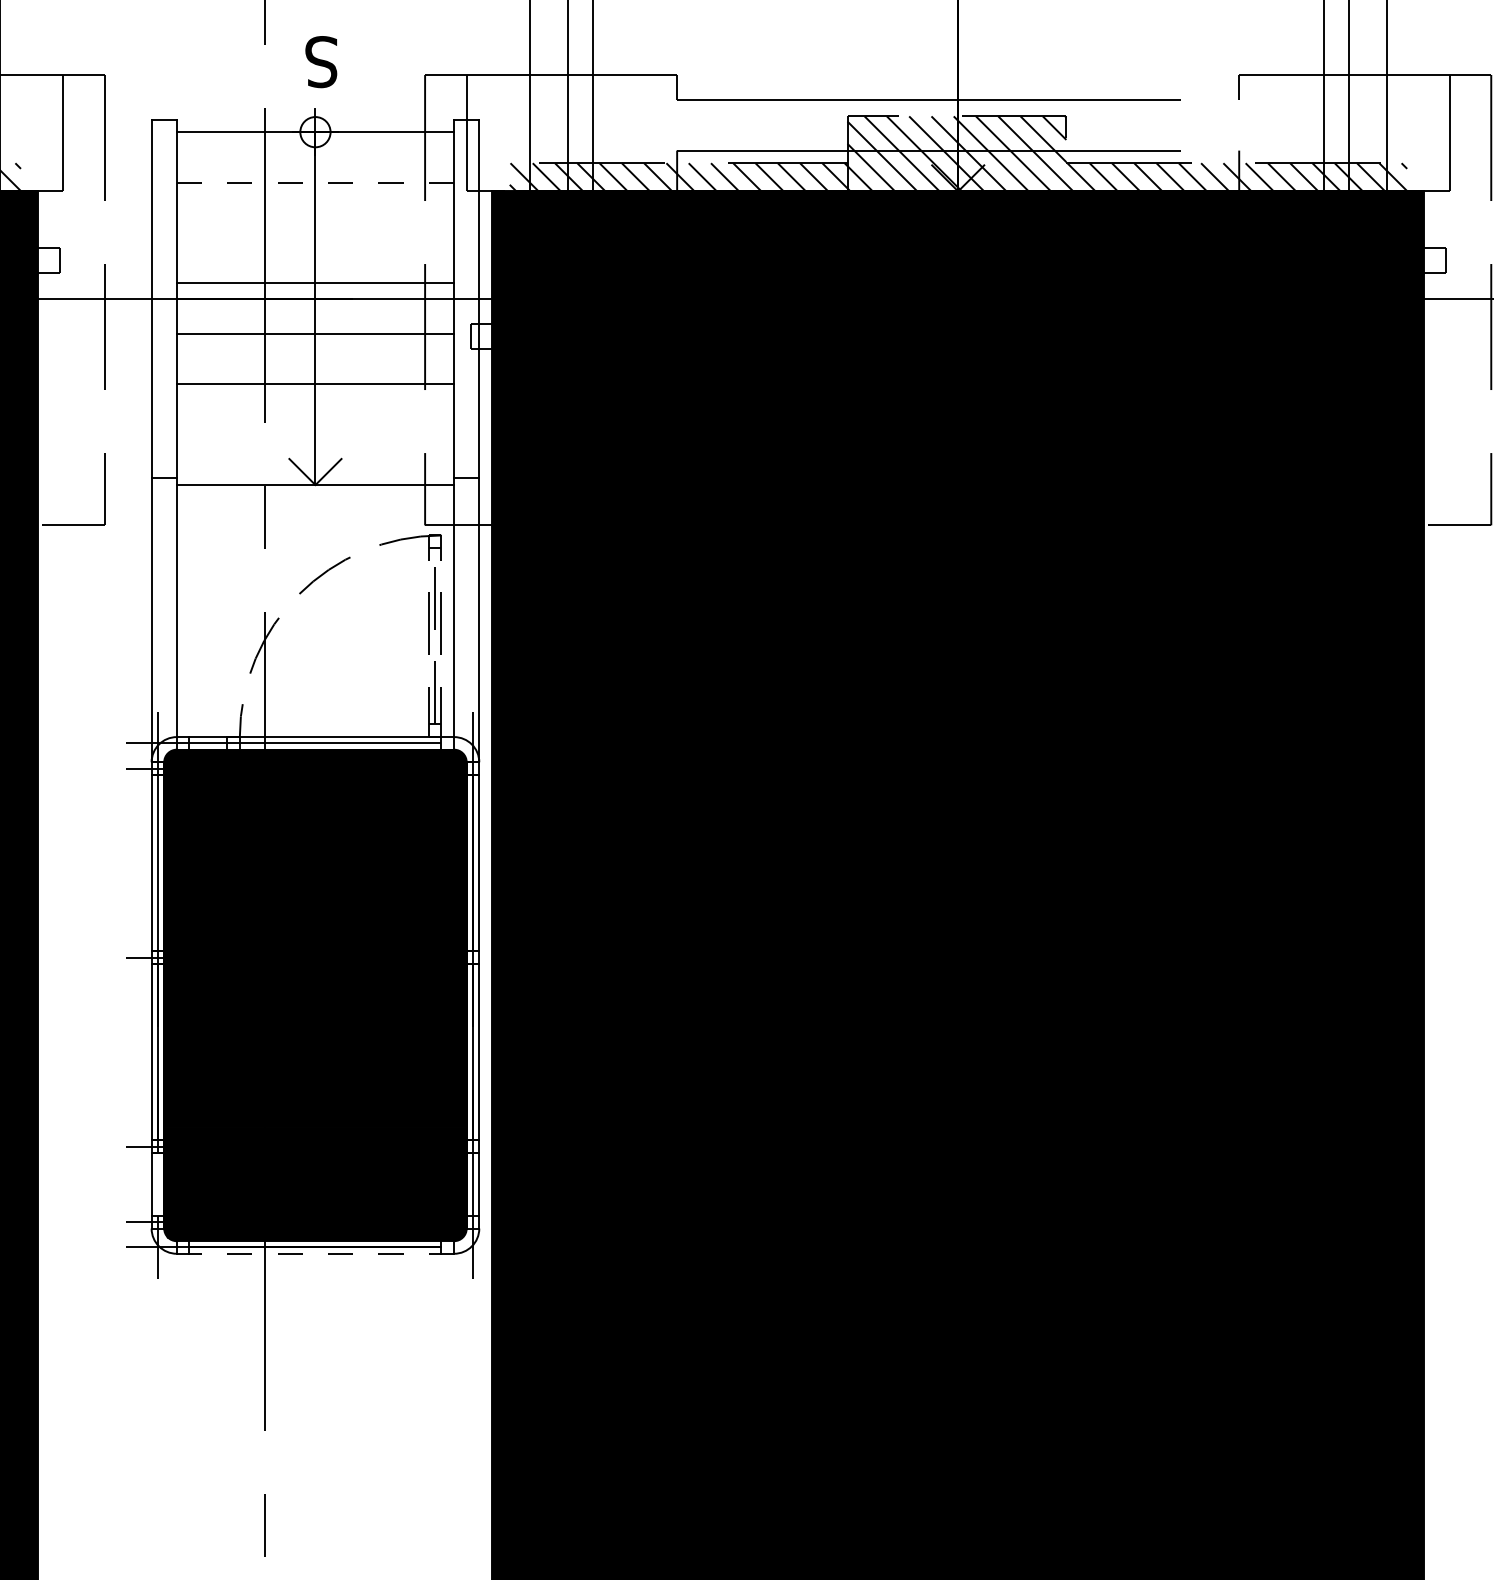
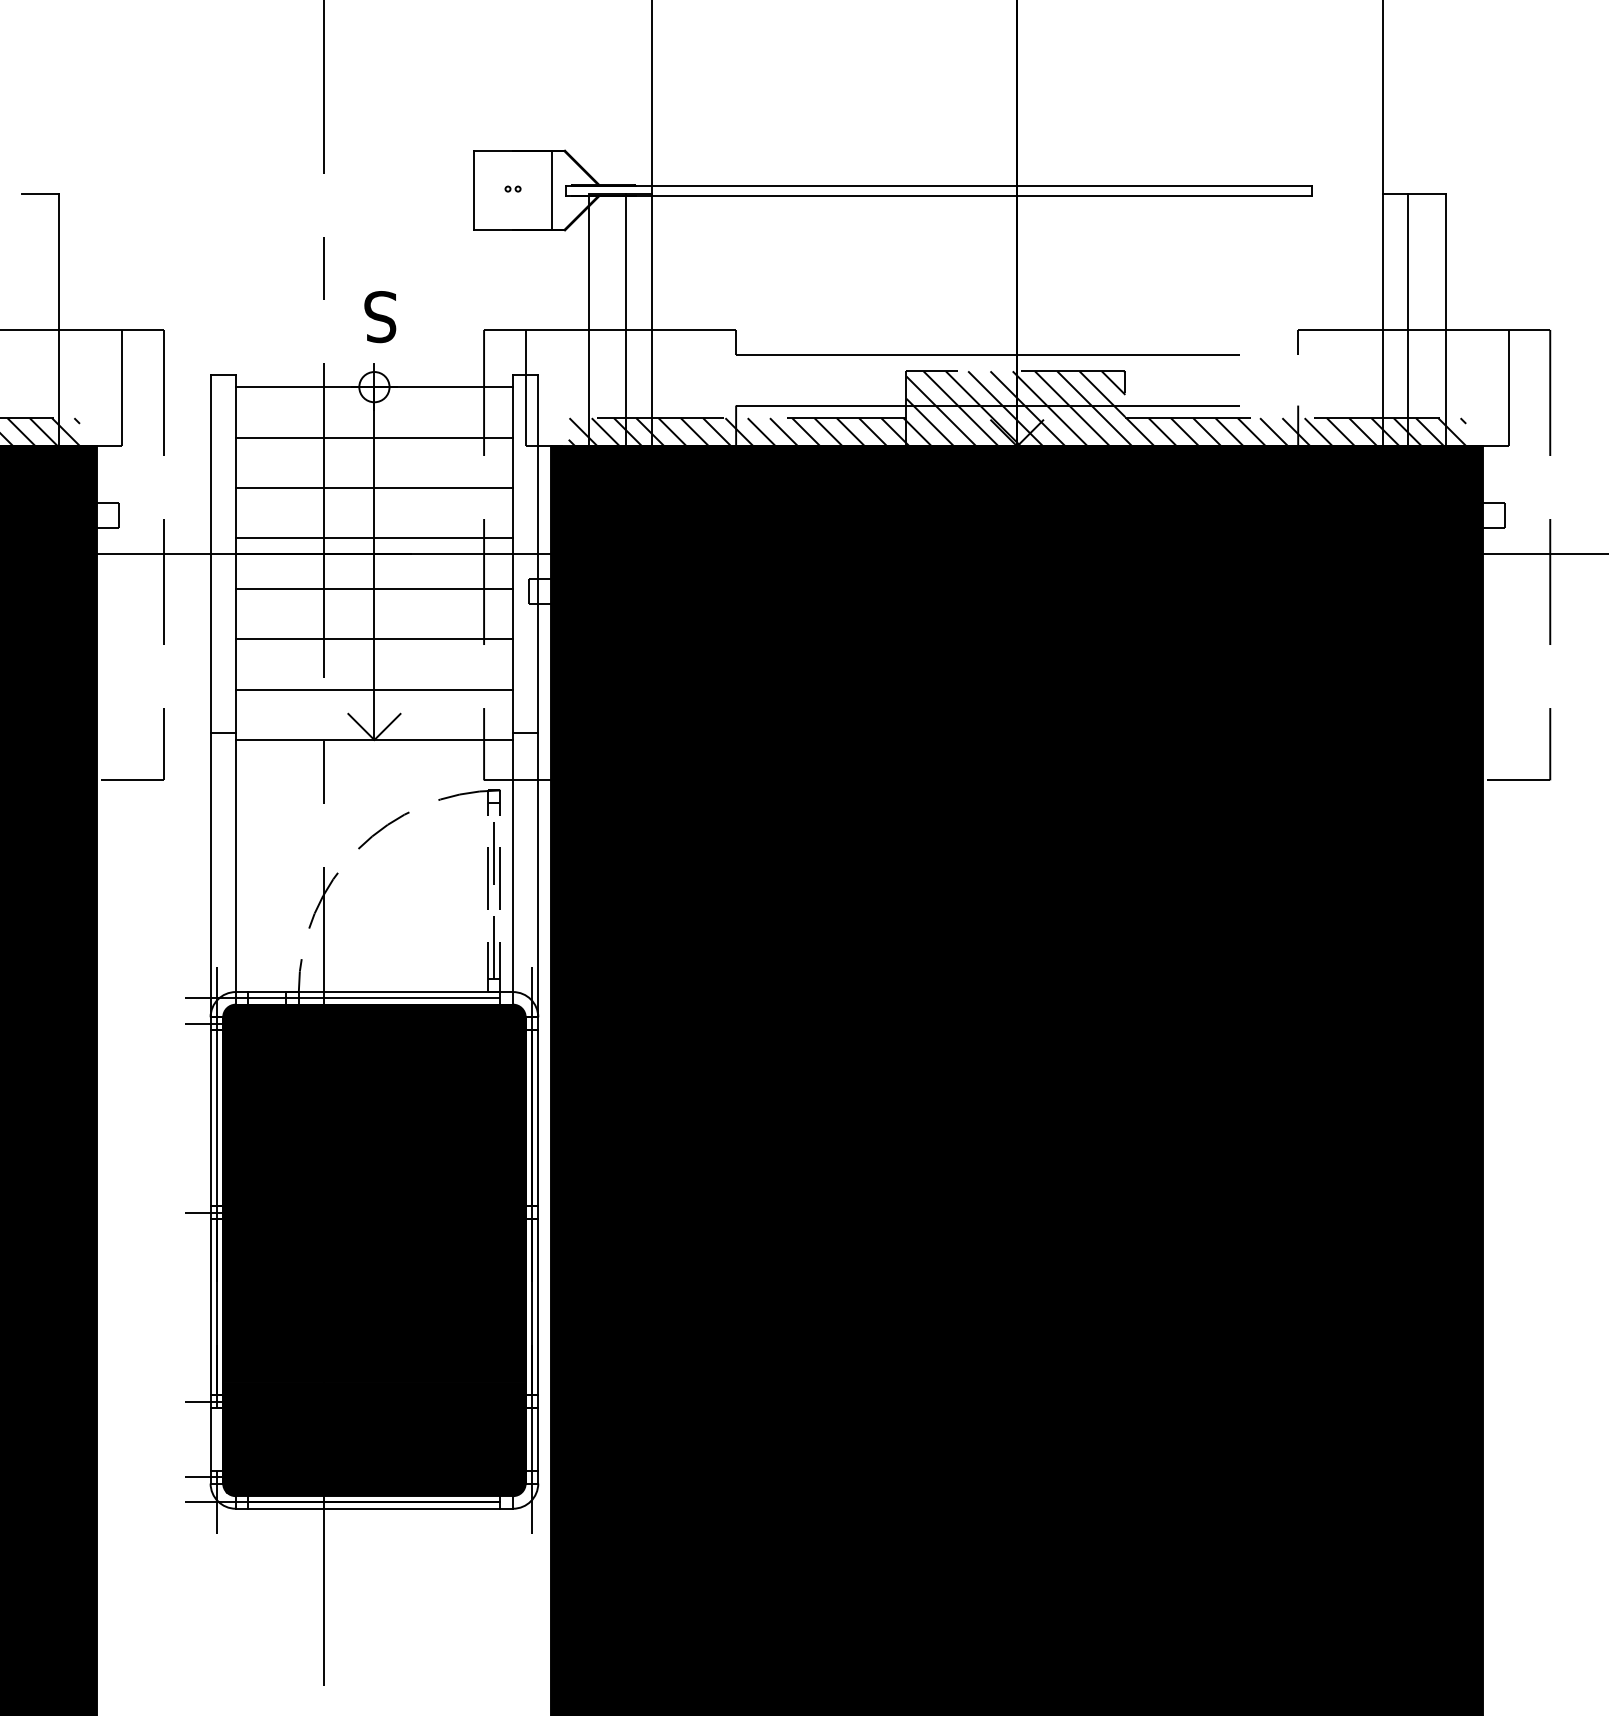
line: (315, 182) -> (374, 437), dashed -> solid
line: (315, 232) -> (374, 487), added
line: (315, 434) -> (374, 689), added
line: (315, 1253) -> (374, 1508), dashed -> solid

